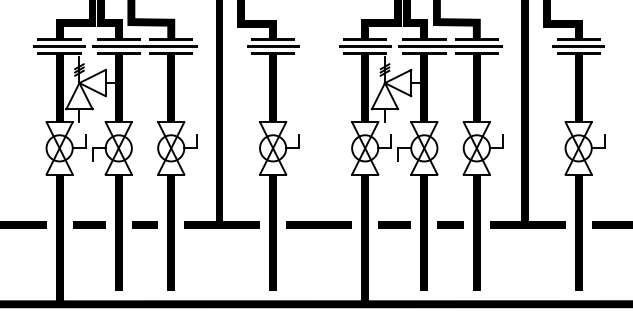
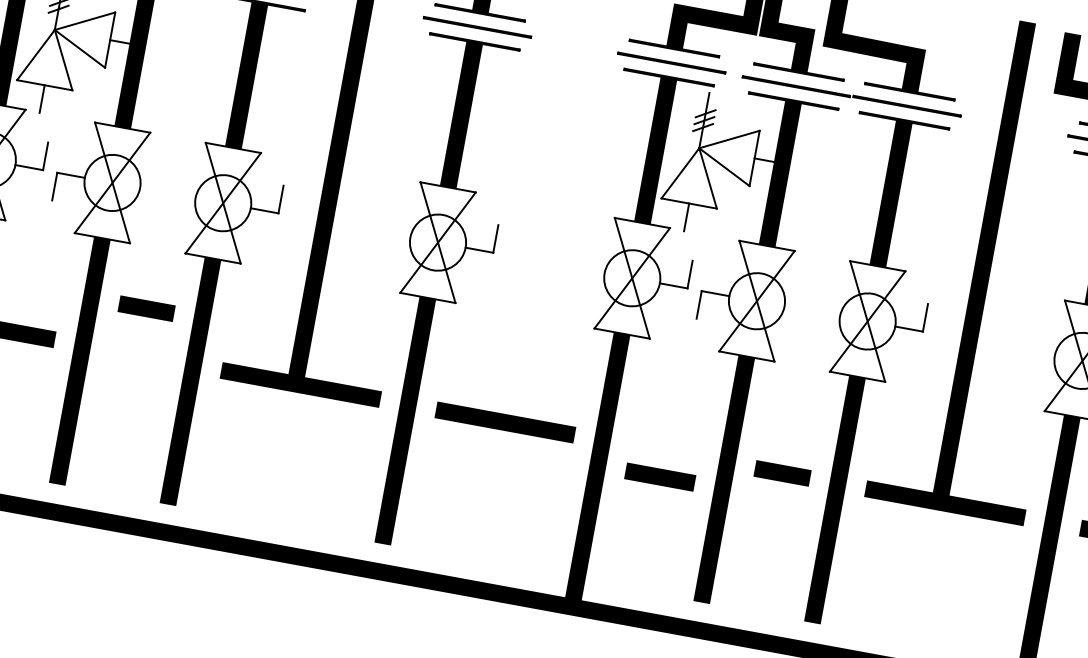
line: (144, 224) -> (145, 307), moved
line: (394, 224) -> (659, 475), moved

